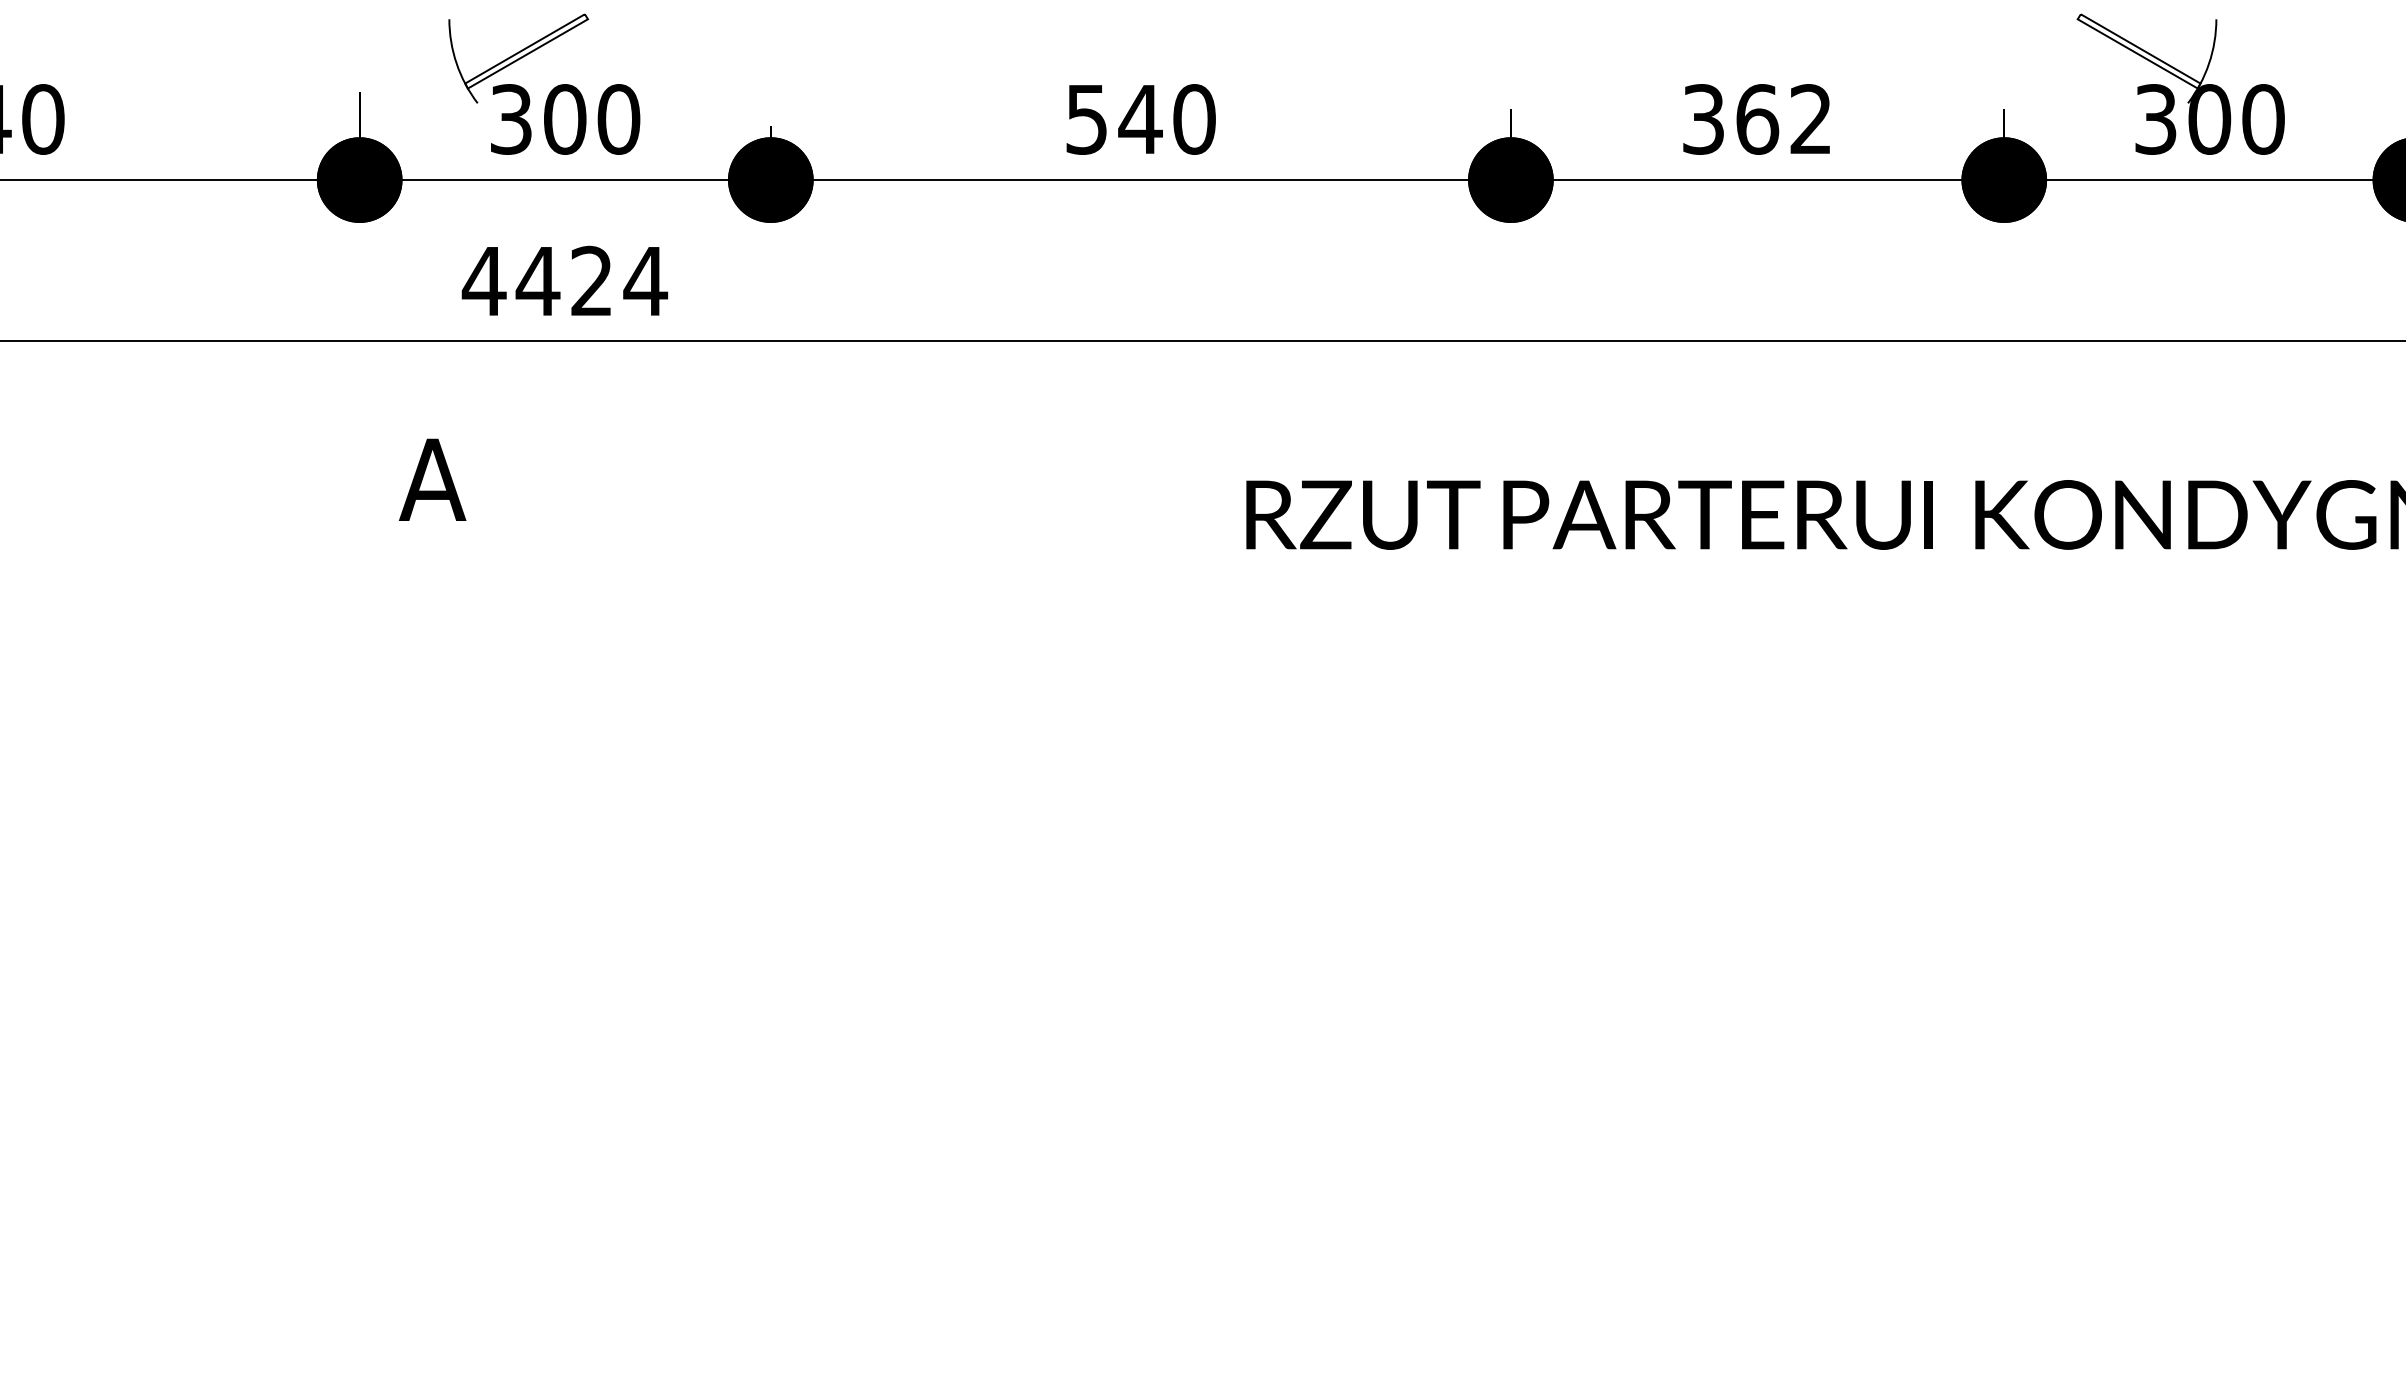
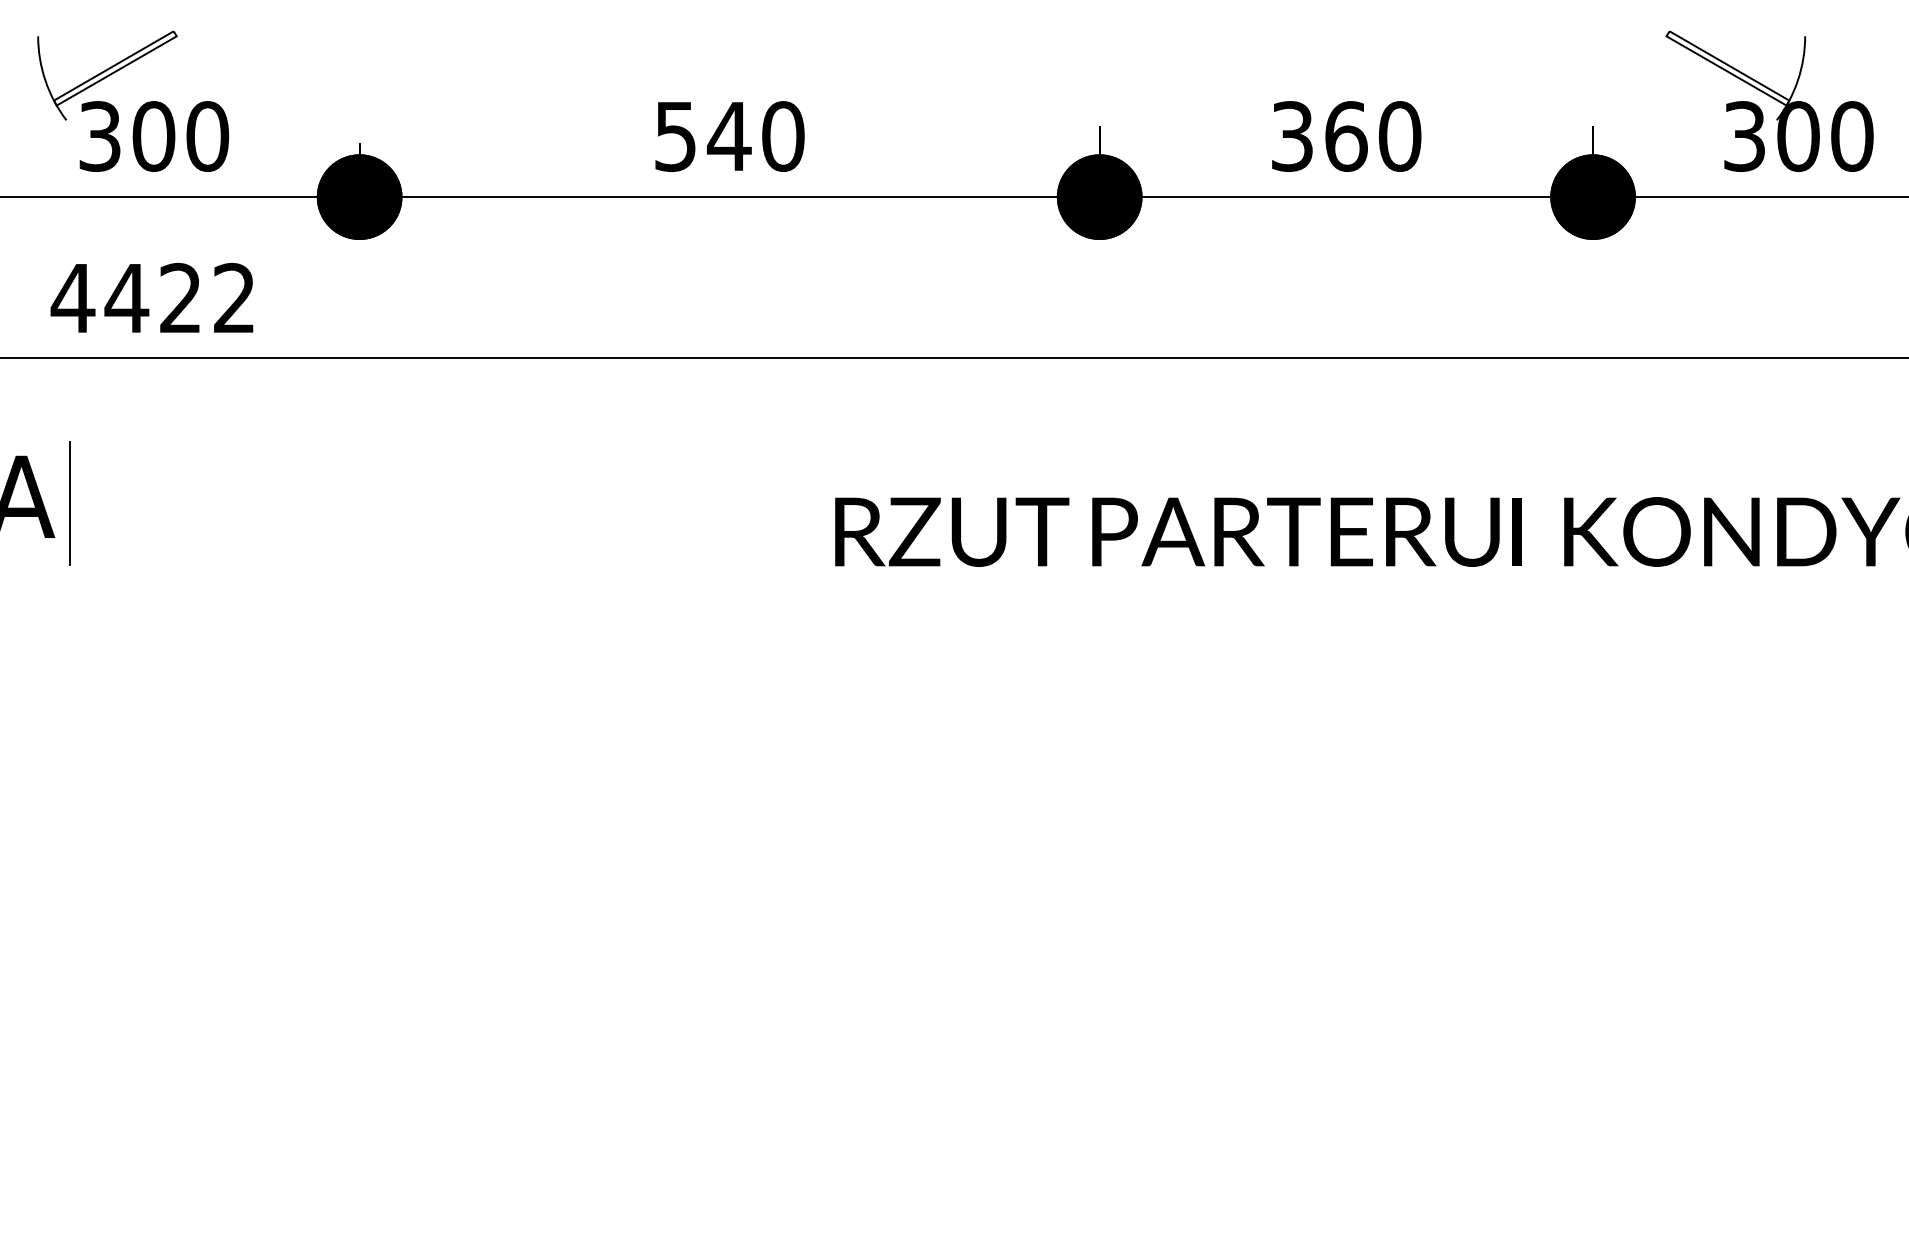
text: (1811, 119) -> (1400, 136), 362 -> 360
text: (645, 280) -> (234, 297), 4424 -> 4422
line: (481, 486) -> (70, 503), added

